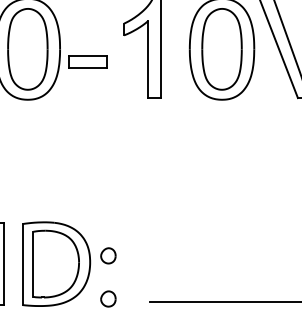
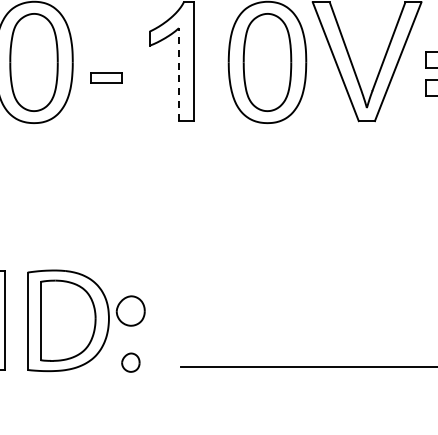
line: (148, 59) -> (178, 74), solid -> dashed
part: (88, 61) -> (106, 77), size x0.7
part: (108, 255) -> (130, 310), size x1.6

